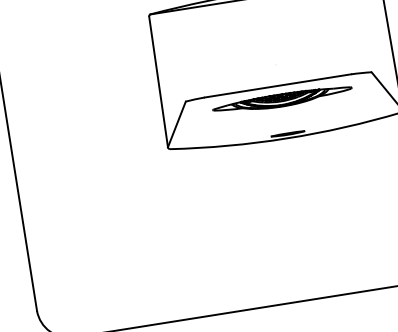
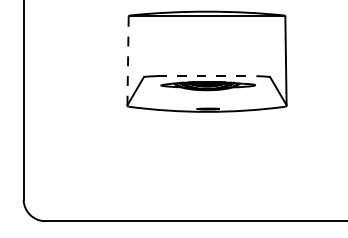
line: (159, 82) -> (128, 61), solid -> dashed
line: (277, 86) -> (206, 76), solid -> dashed

